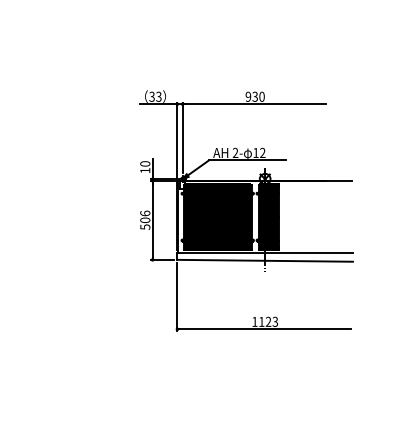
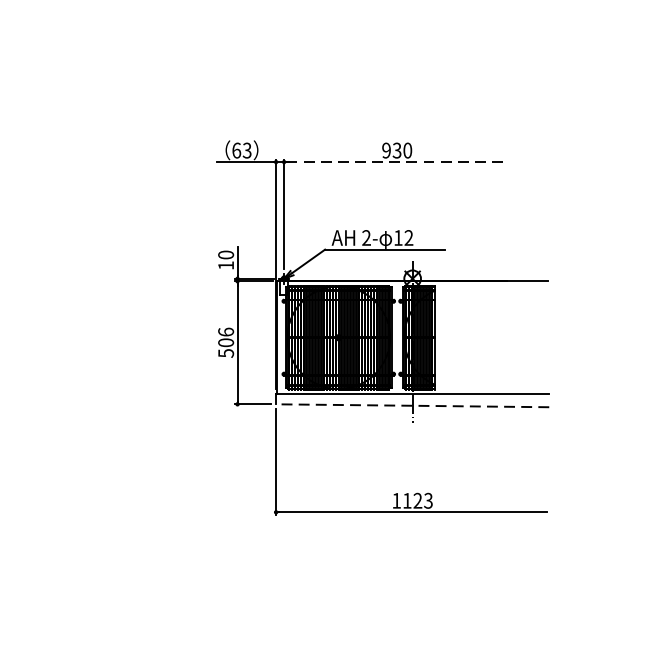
text: (151, 96) -> (235, 150), 33 -> 63
line: (255, 104) -> (397, 162), solid -> dashed
line: (265, 260) -> (413, 405), solid -> dashed

